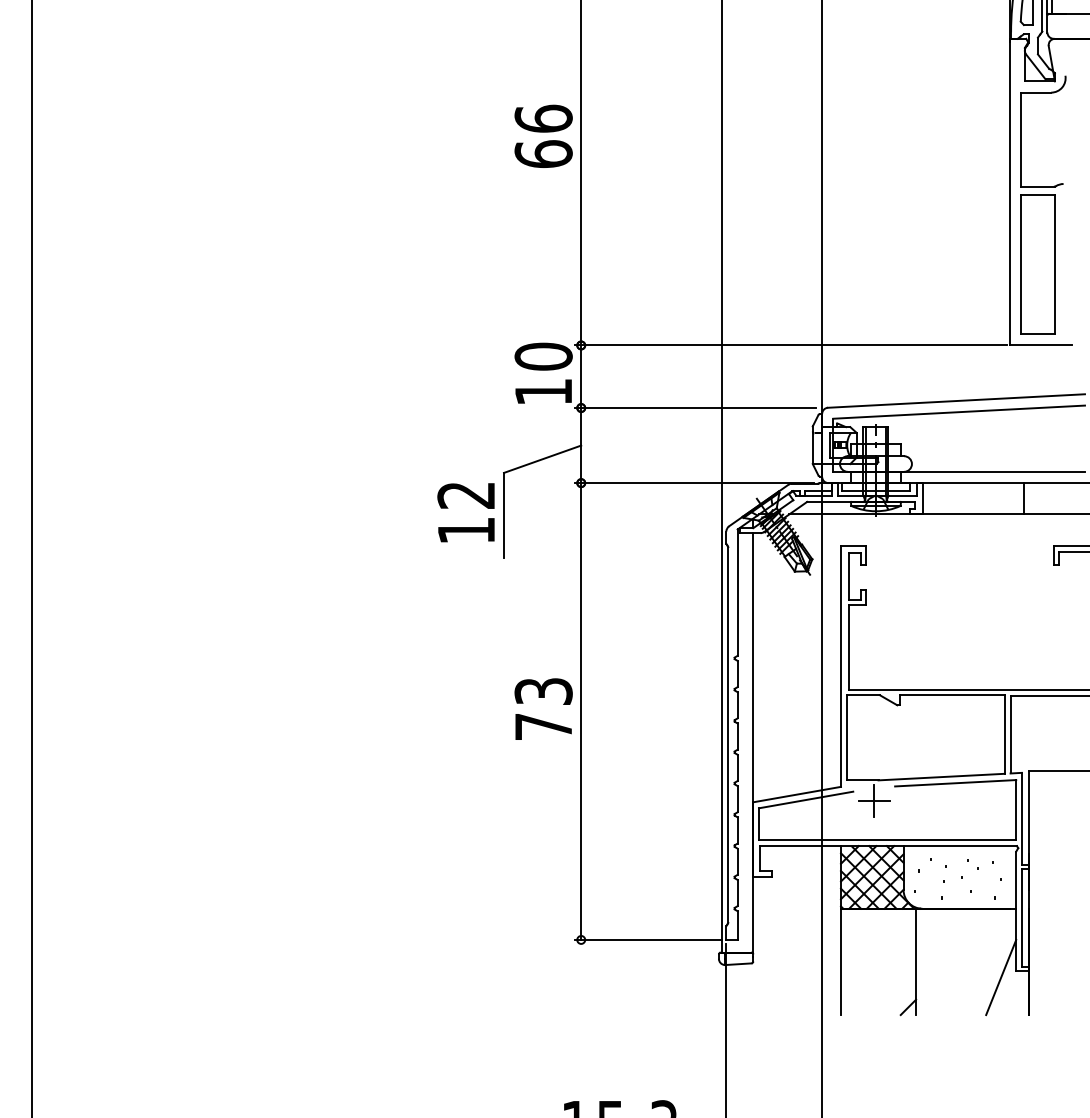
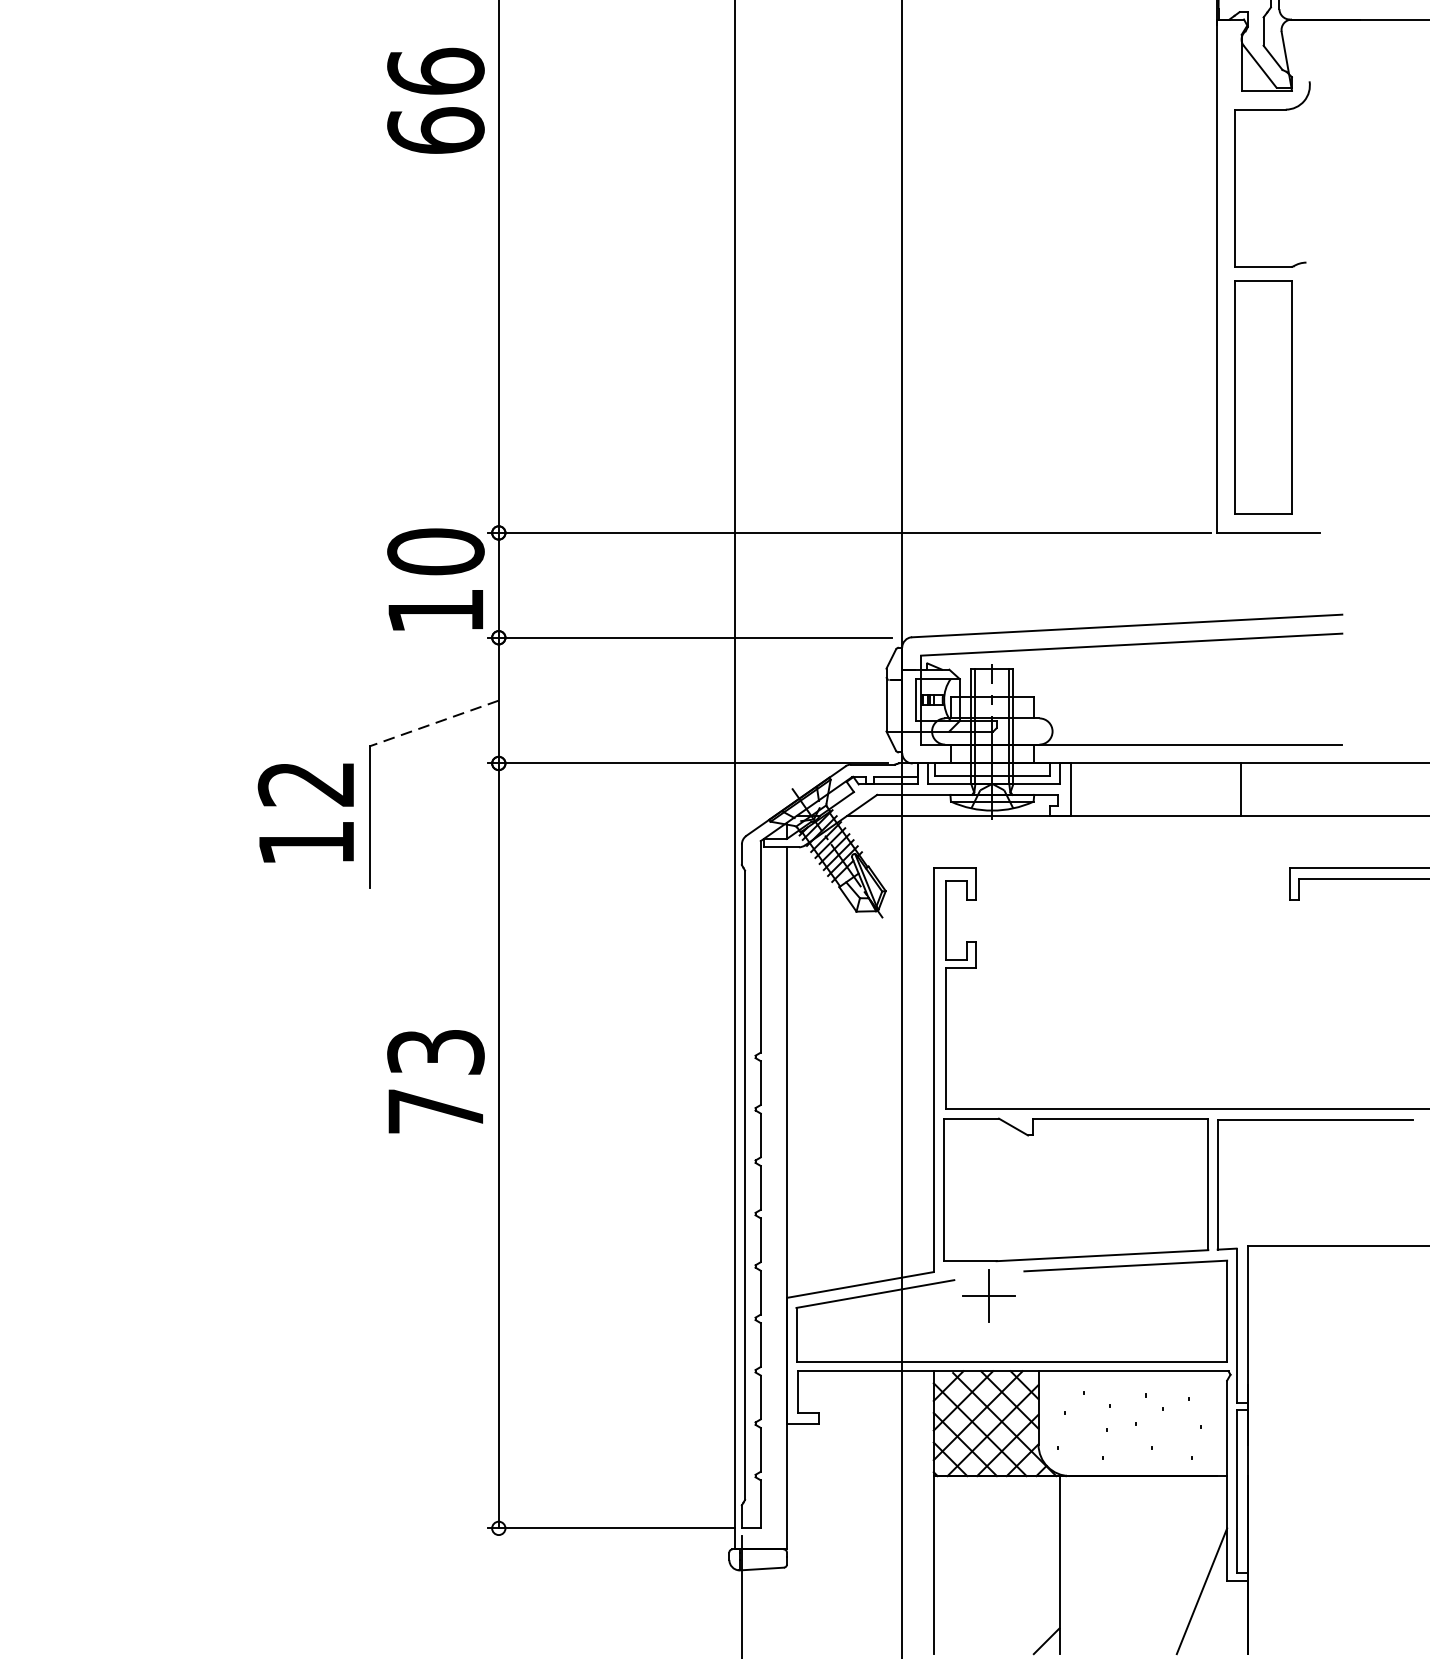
text: (543, 135) -> (435, 99), moved
line: (542, 459) -> (433, 723), solid -> dashed
text: (543, 708) -> (435, 1080), moved

